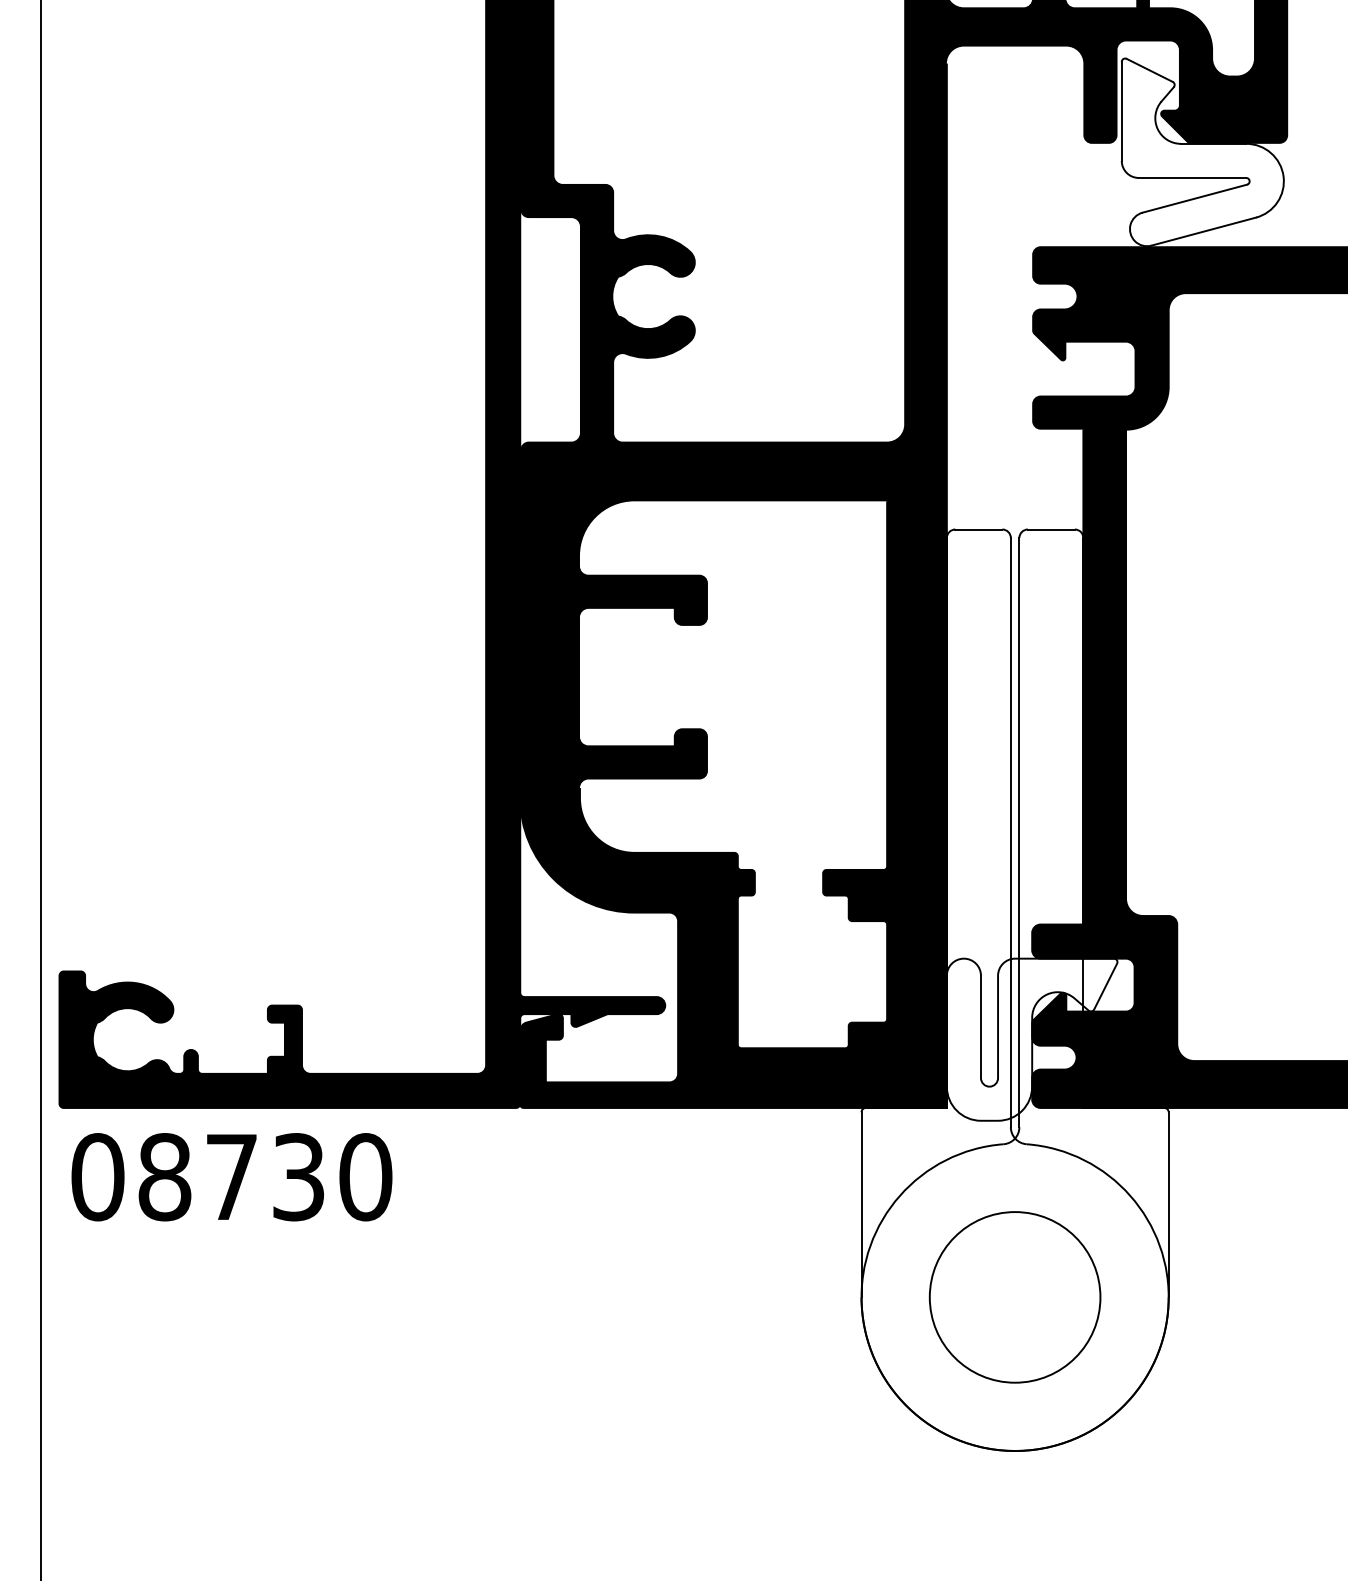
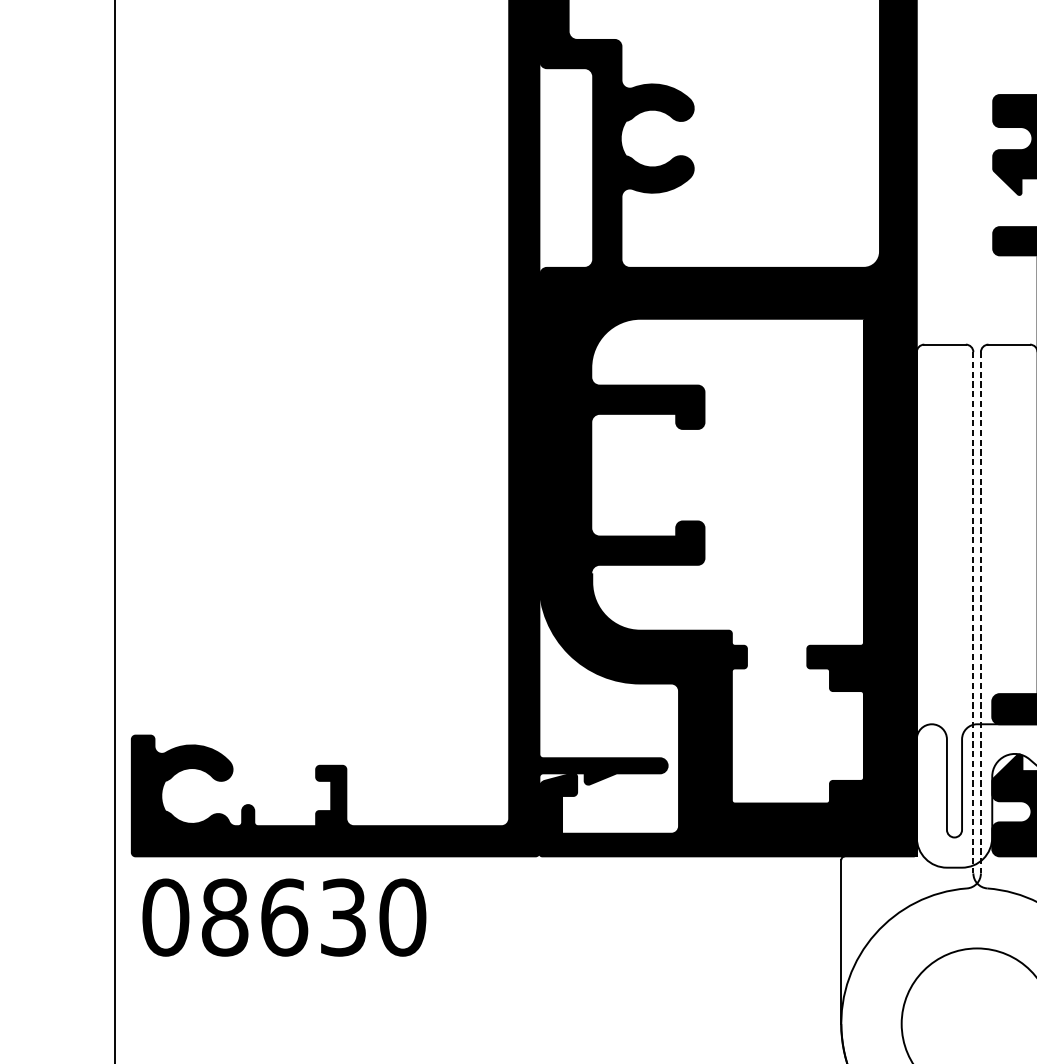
line: (1010, 832) -> (973, 612), solid -> dashed
line: (1019, 832) -> (981, 612), solid -> dashed
text: (232, 1177) -> (284, 917), 08730 -> 08630

